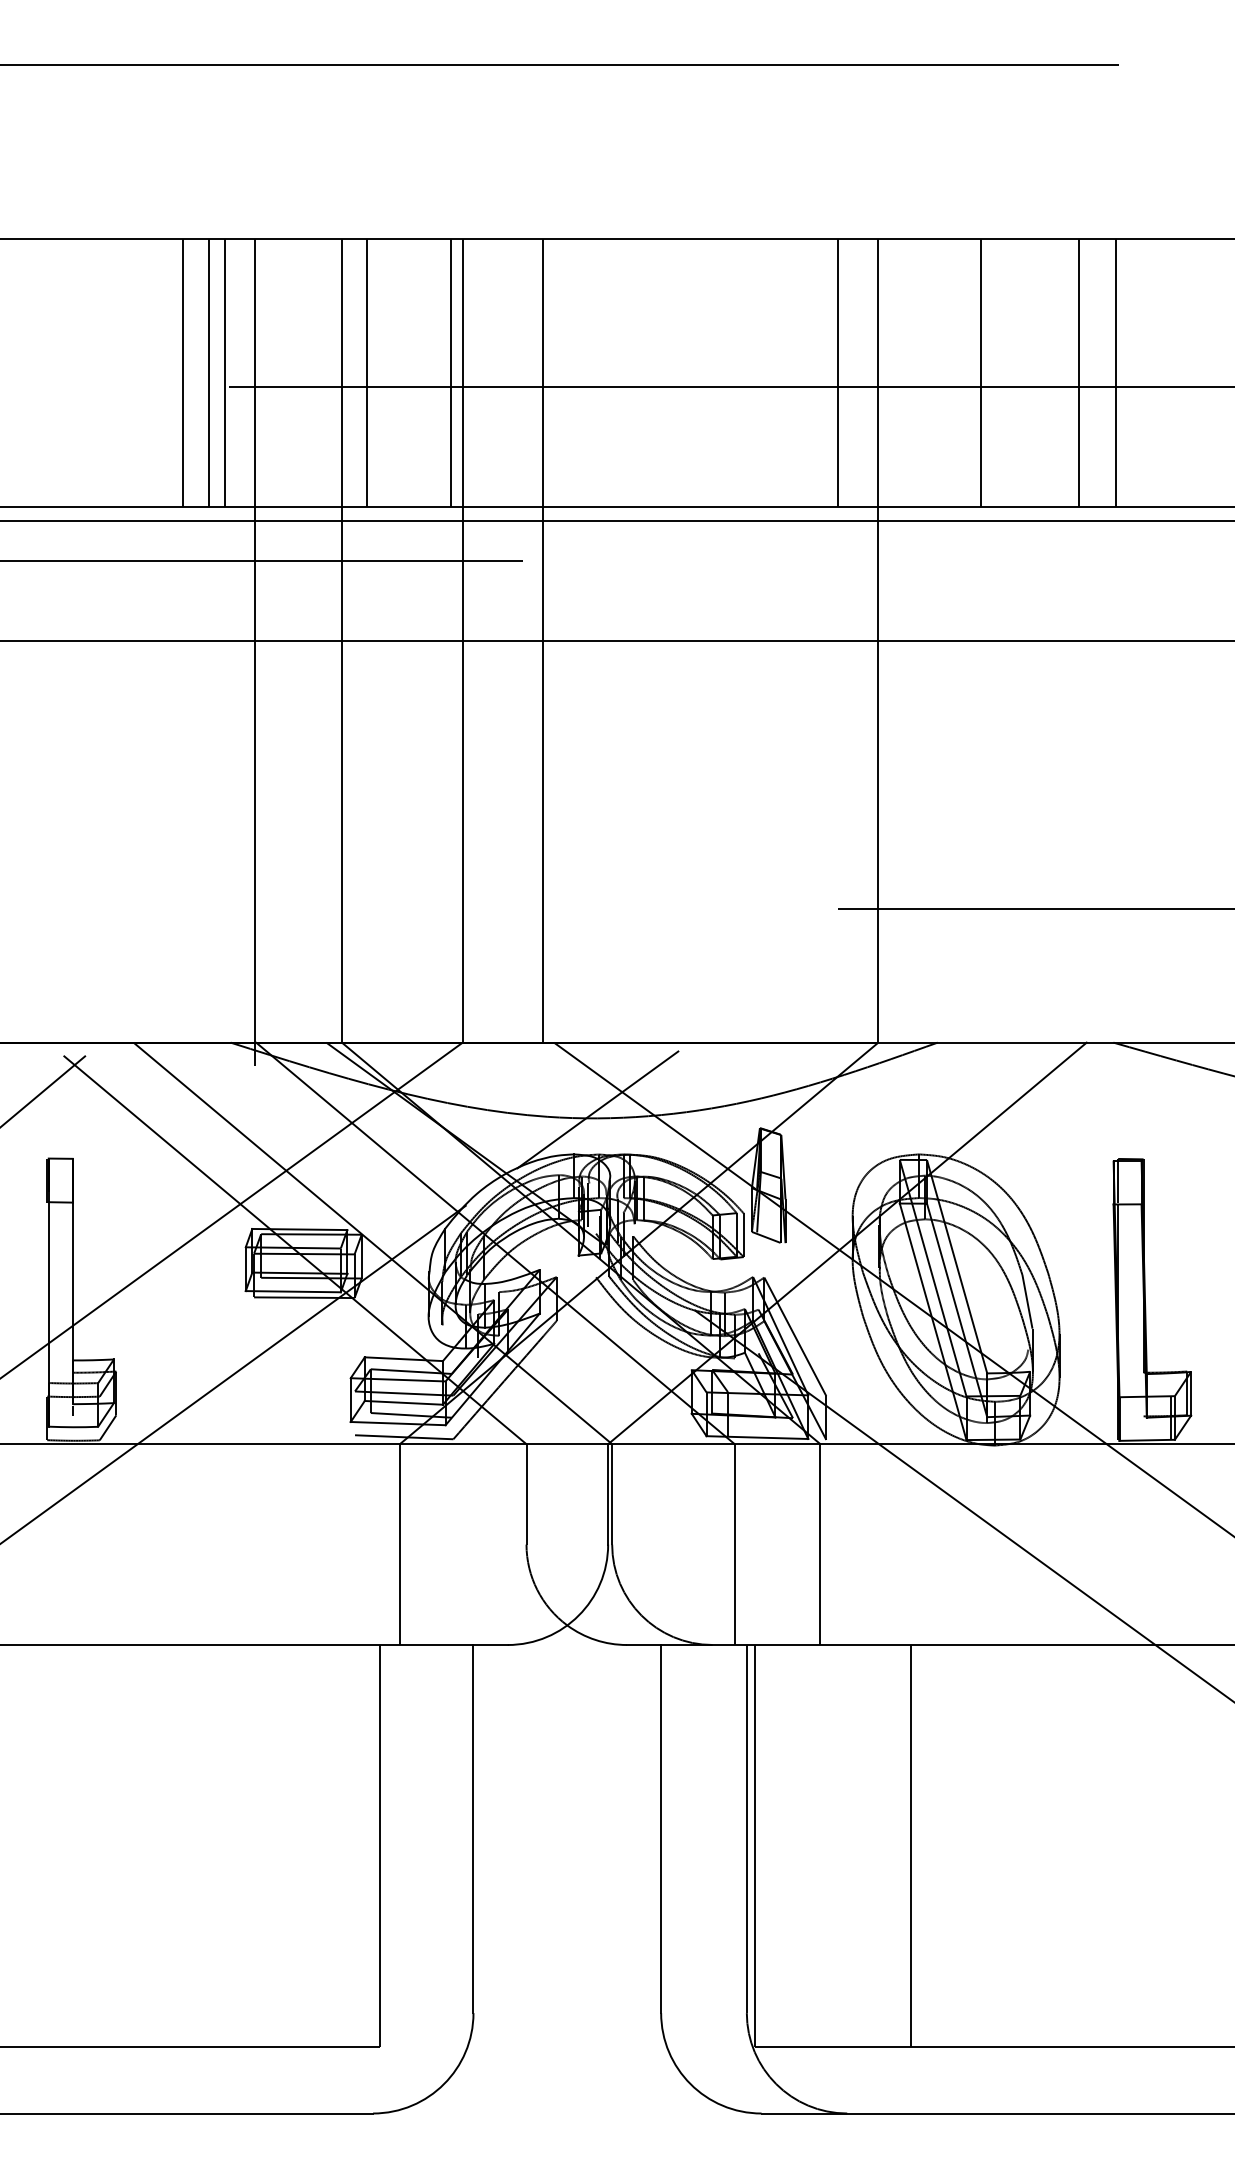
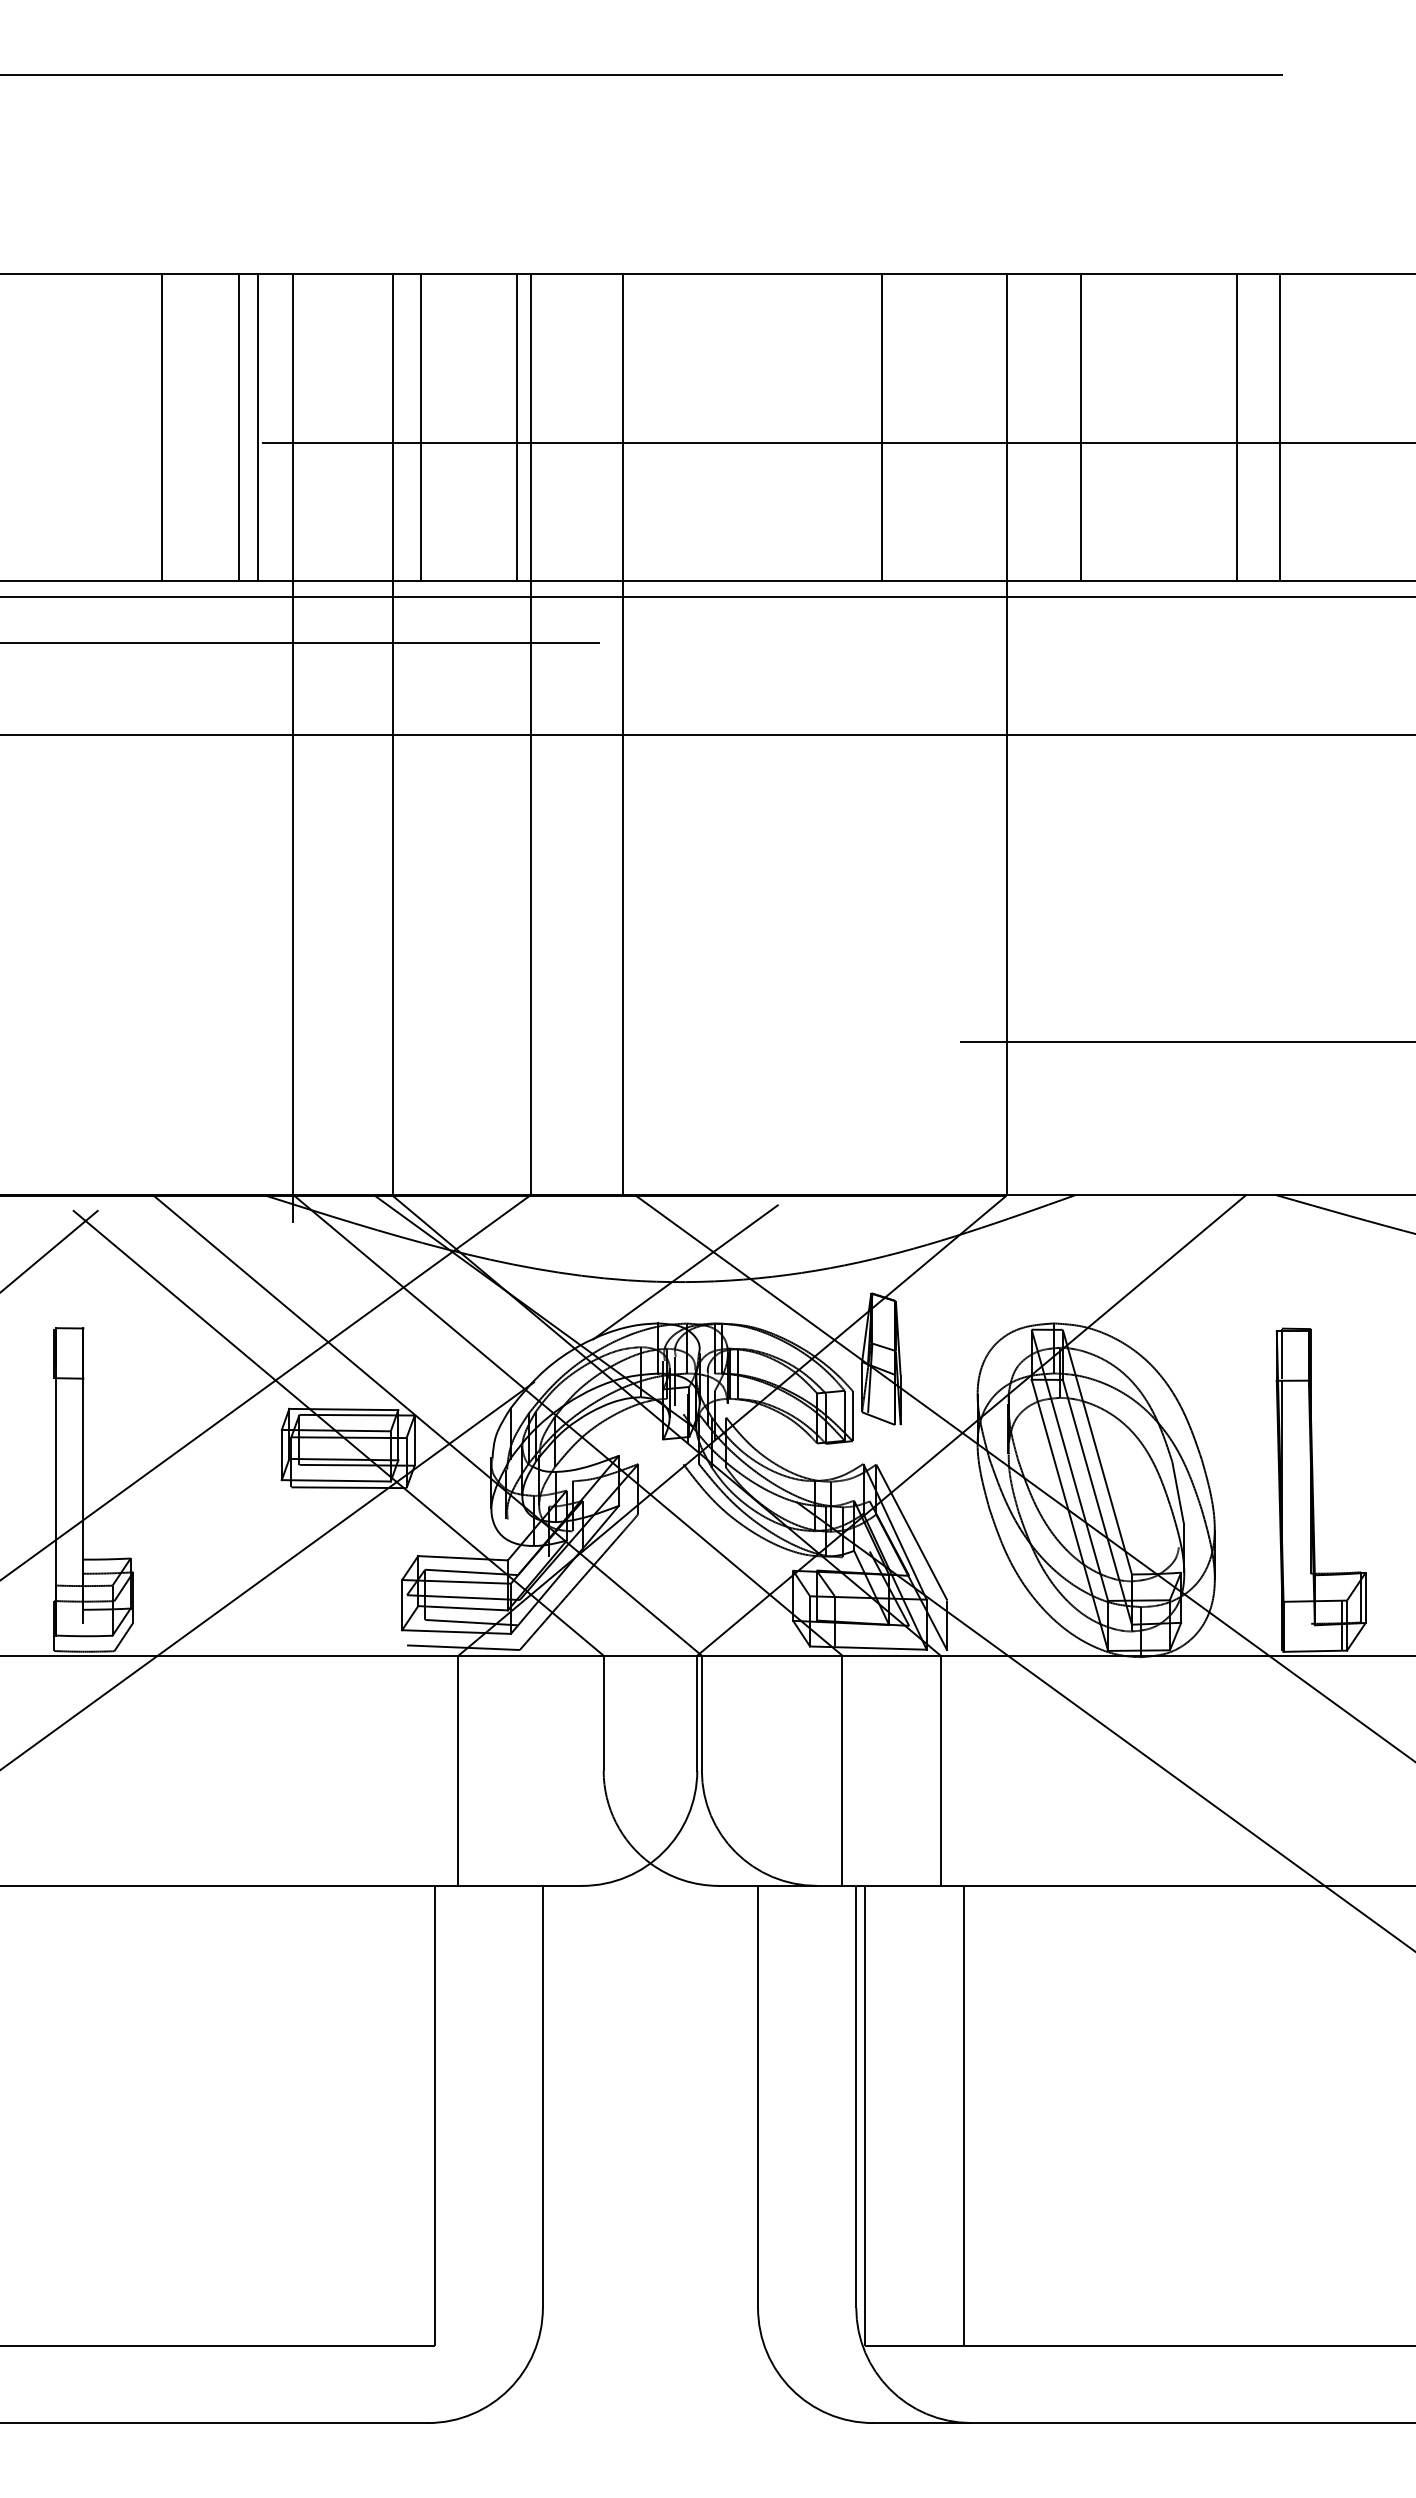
line: (182, 372) -> (162, 427), moved
line: (837, 372) -> (882, 427), moved
line: (980, 372) -> (1080, 427), moved
line: (910, 1845) -> (963, 2115), moved

